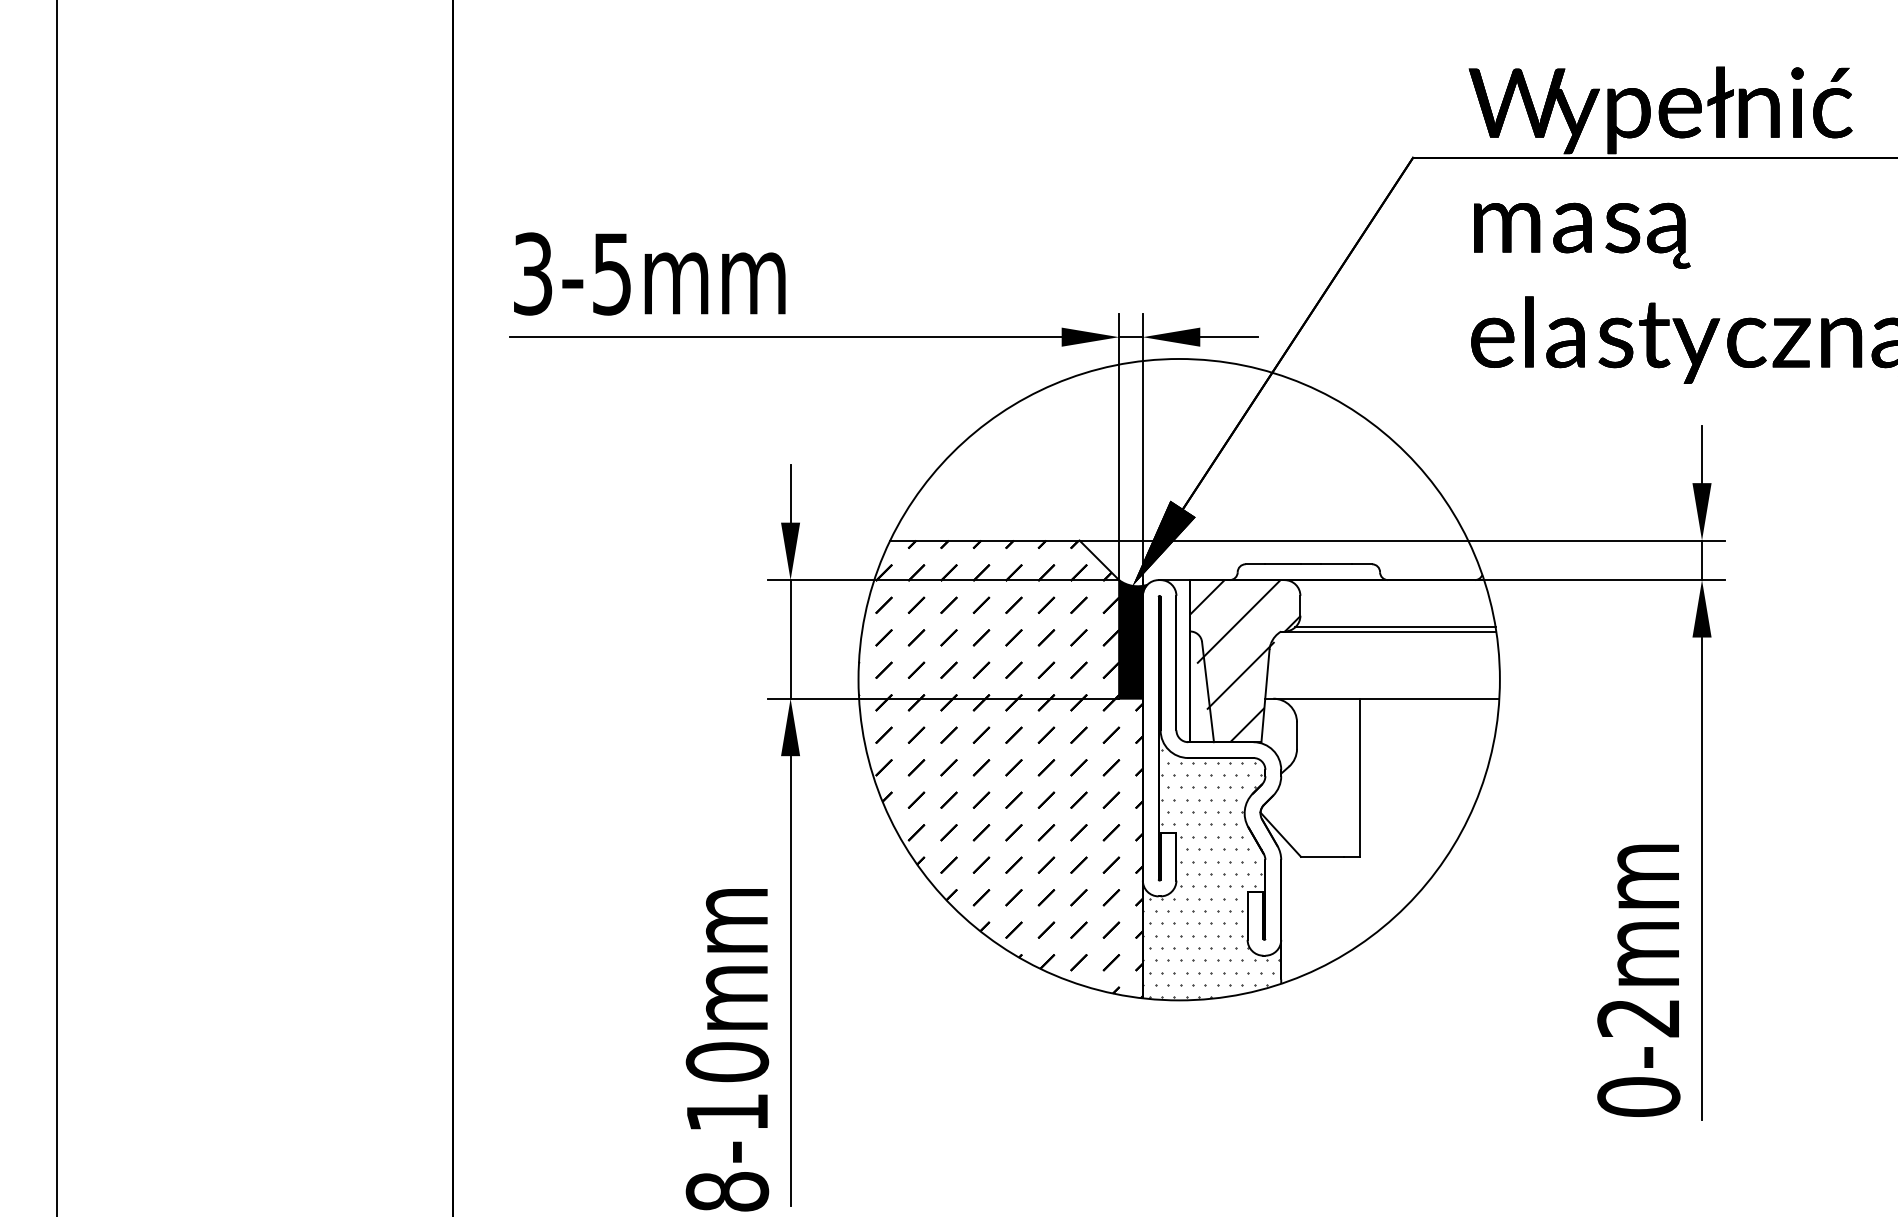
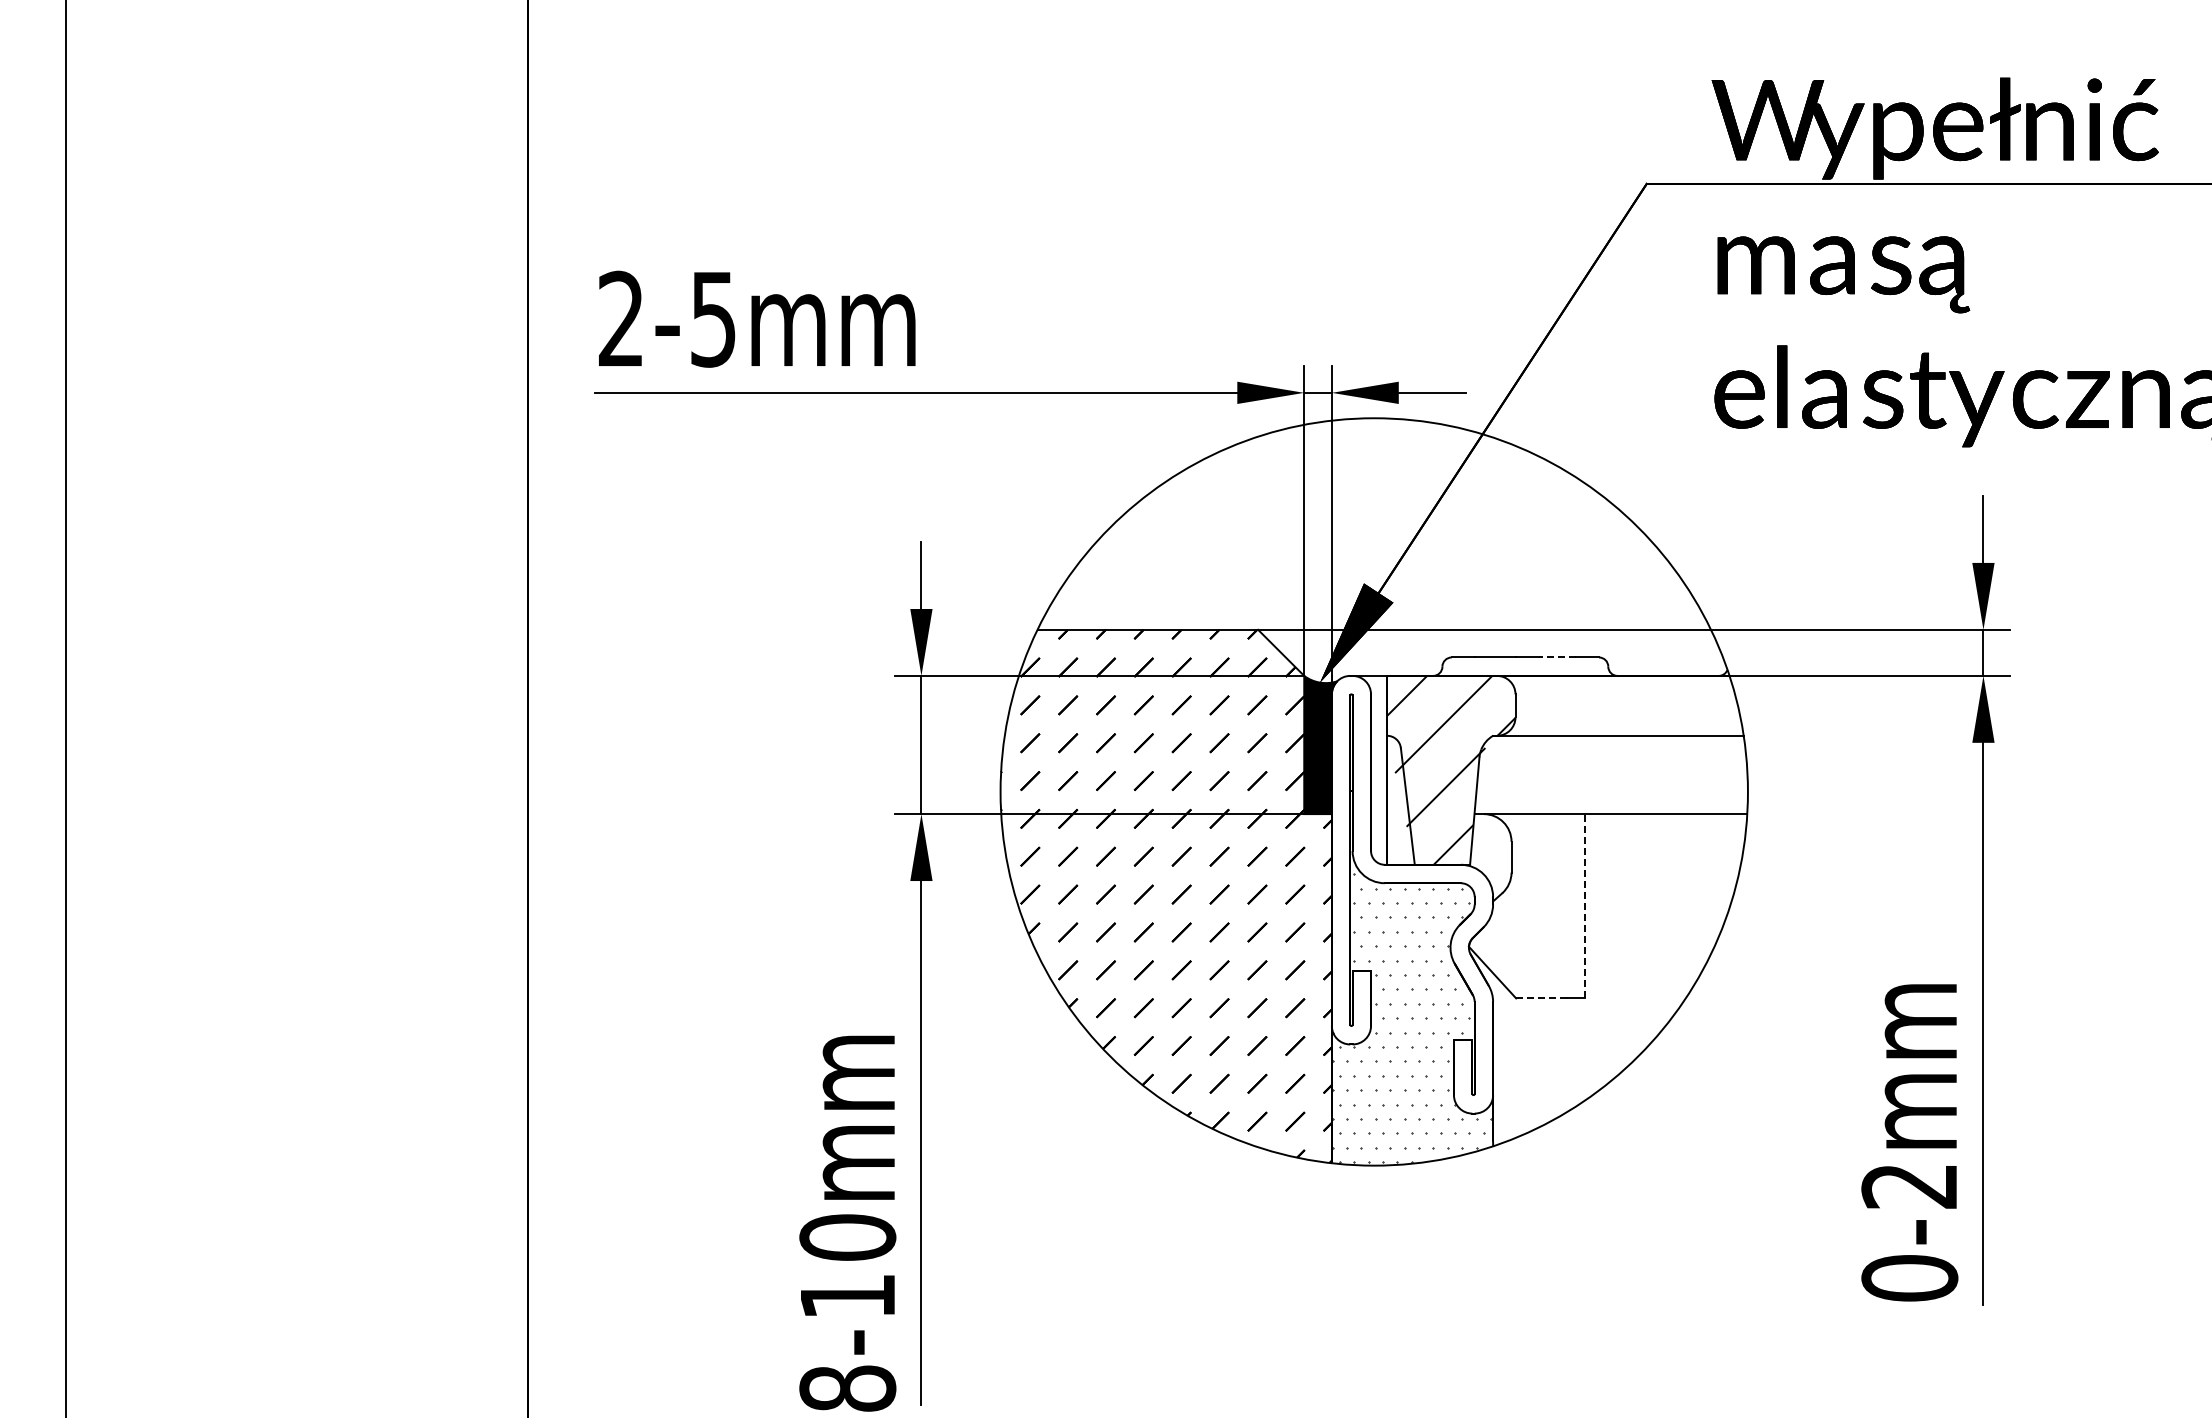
text: (533, 273) -> (621, 318), 3-5mm -> 2-5mm
line: (1336, 564) -> (1557, 657), solid -> dashed
line: (1394, 626) -> (1625, 730), removed
line: (1360, 777) -> (1585, 905), solid -> dashed
line: (1322, 856) -> (1541, 998), solid -> dashed

